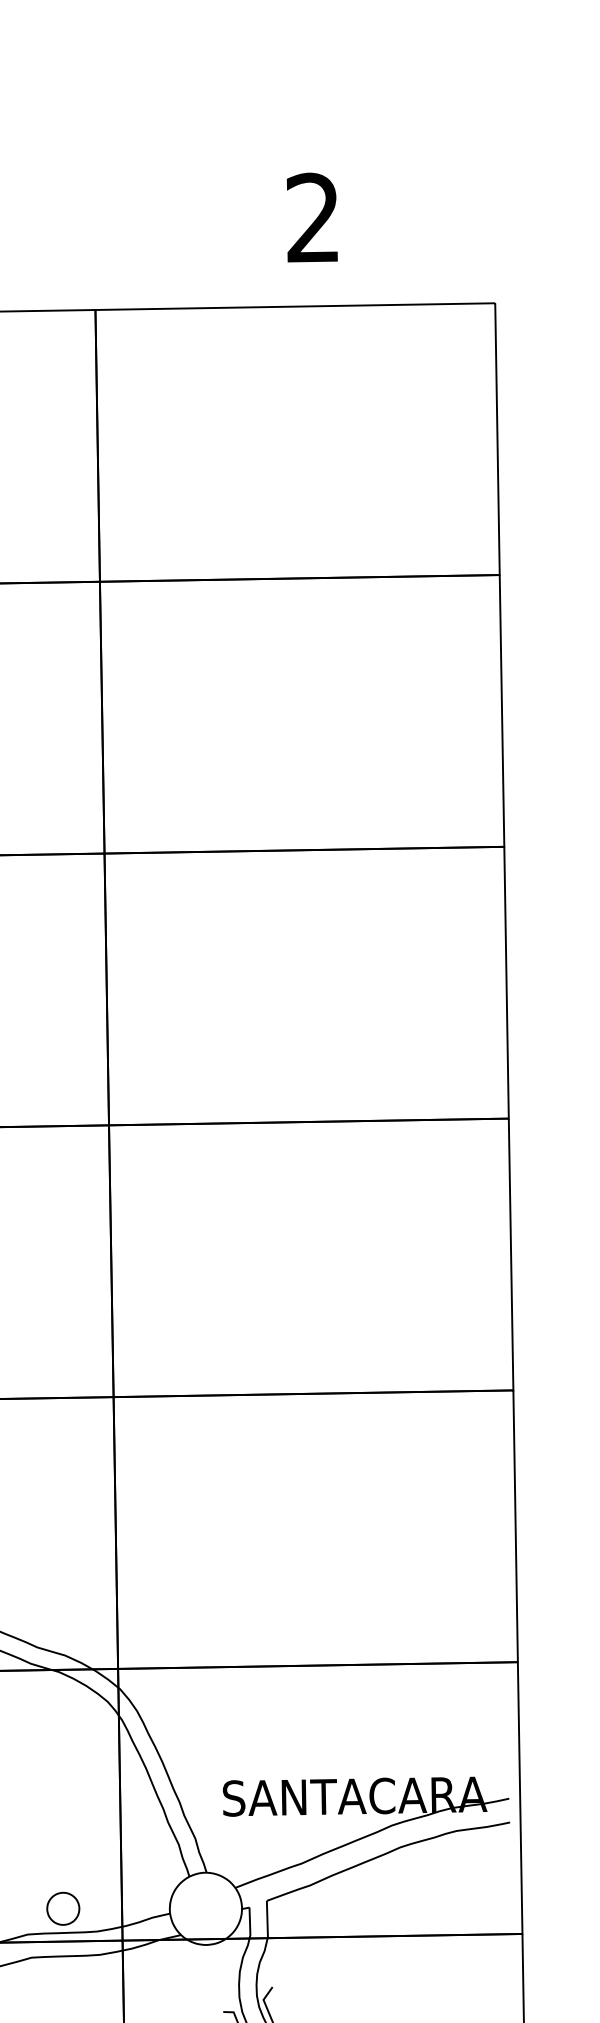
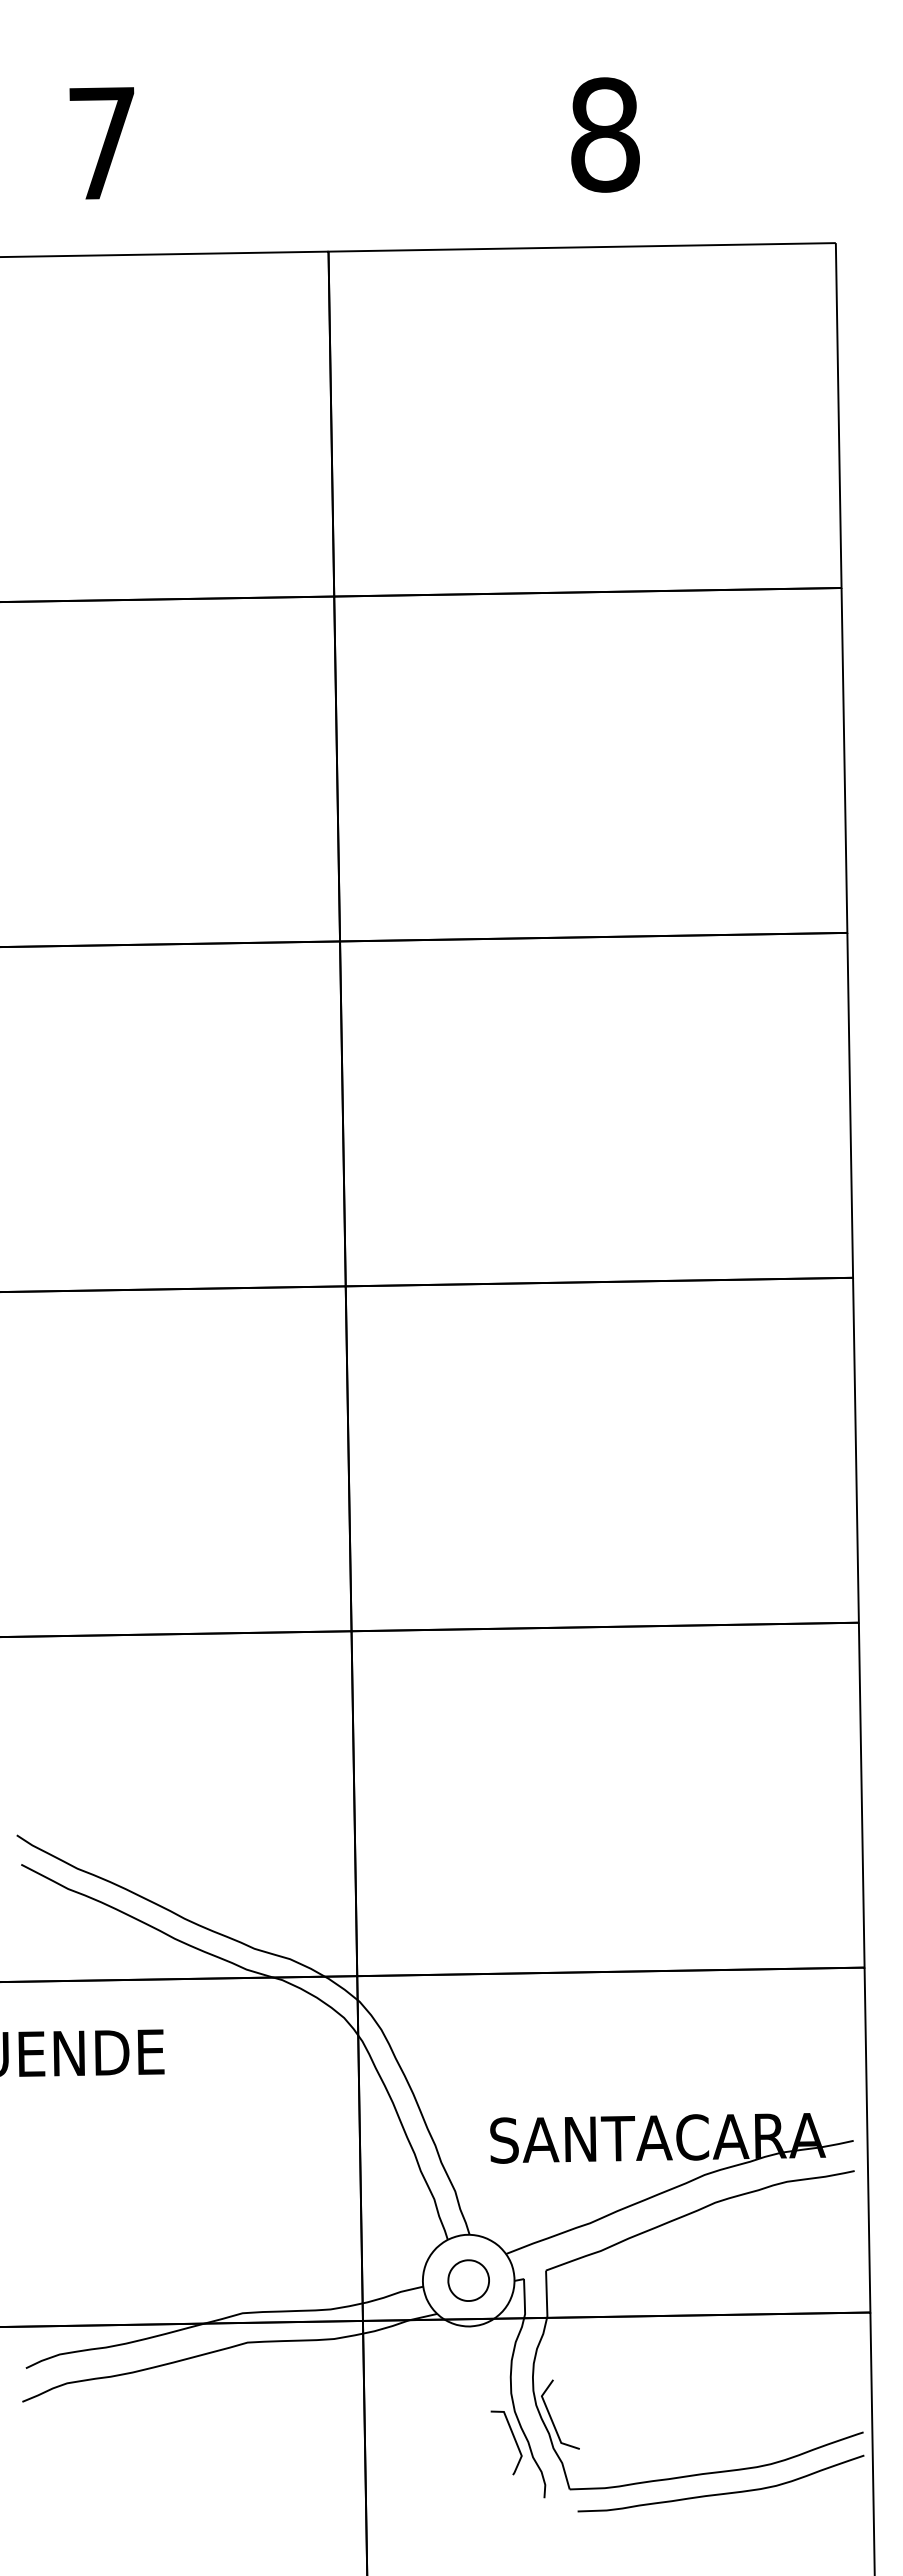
text: (313, 217) -> (605, 134), 2 -> 8
part: (63, 1908) -> (468, 2280), moved

